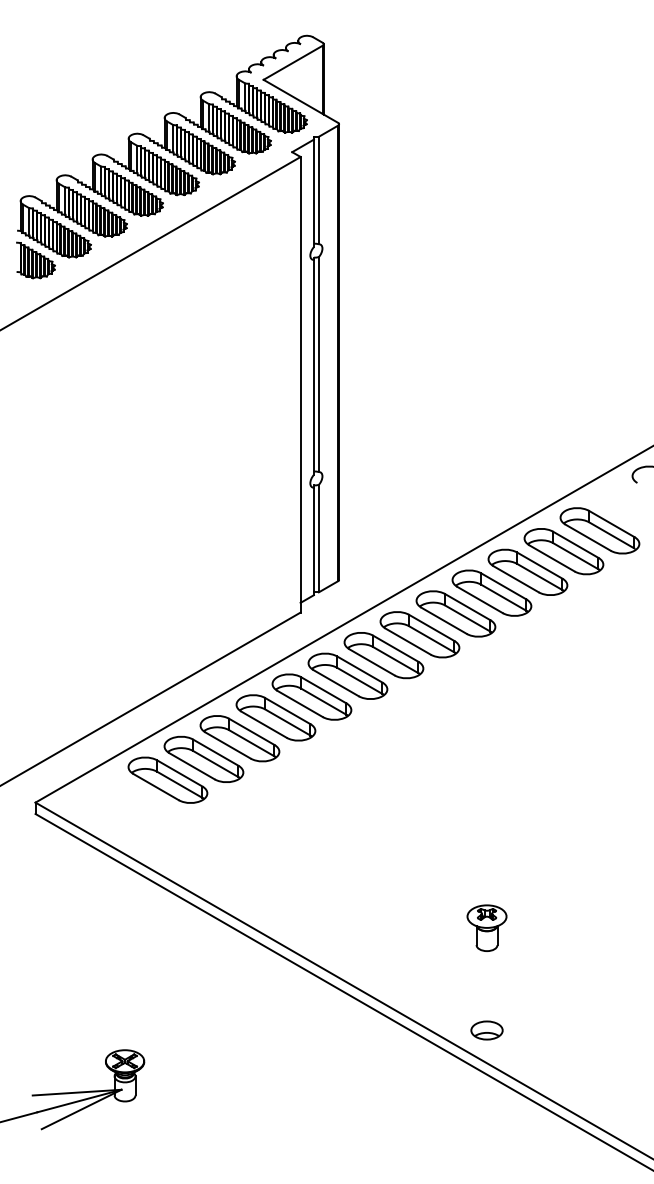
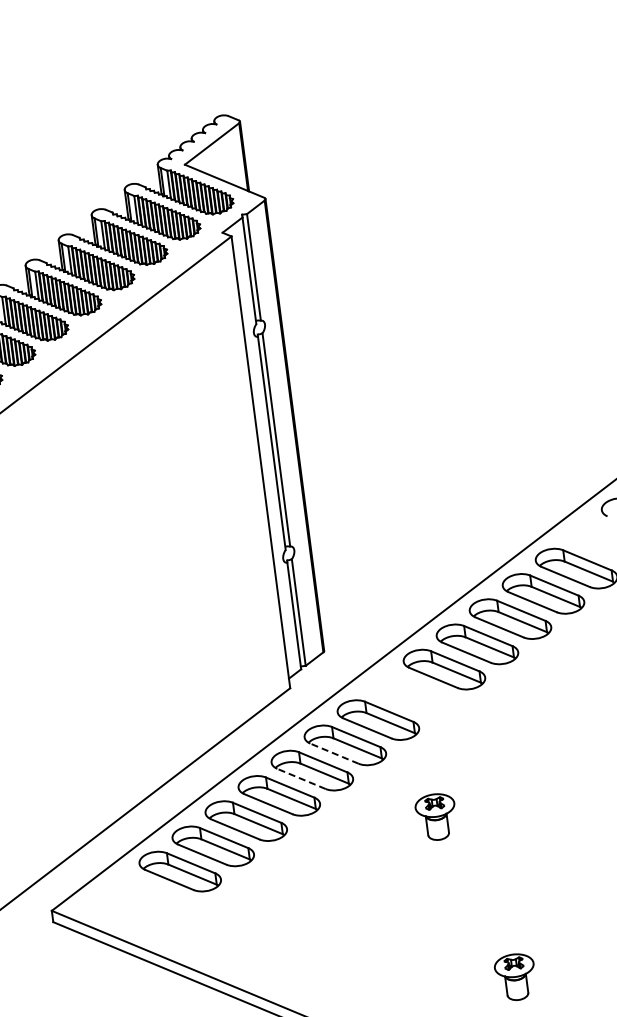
part: (419, 634) -> (410, 694), removed
line: (335, 682) -> (333, 753), solid -> dashed
line: (299, 703) -> (300, 778), solid -> dashed
part: (428, 758) -> (435, 816), added

